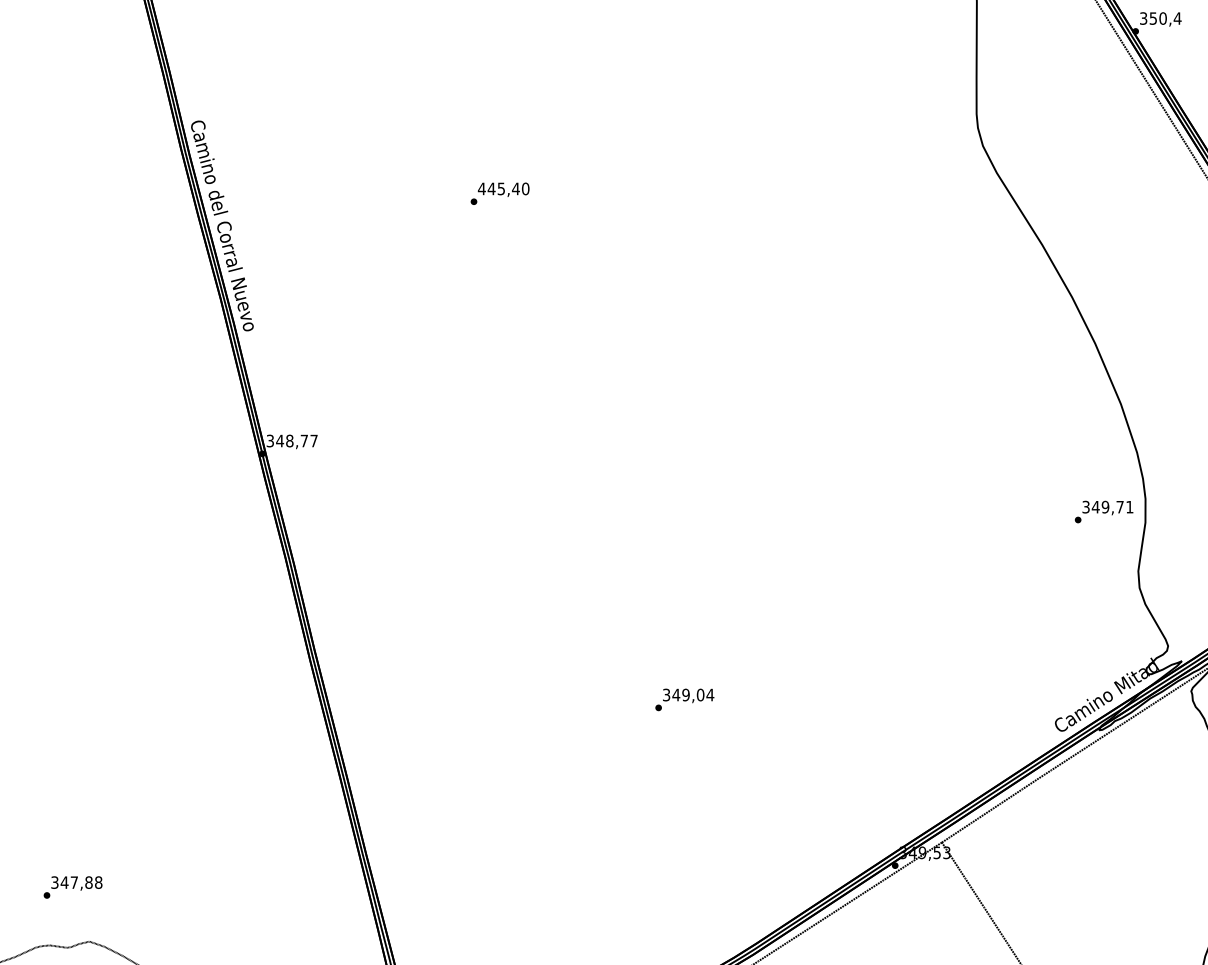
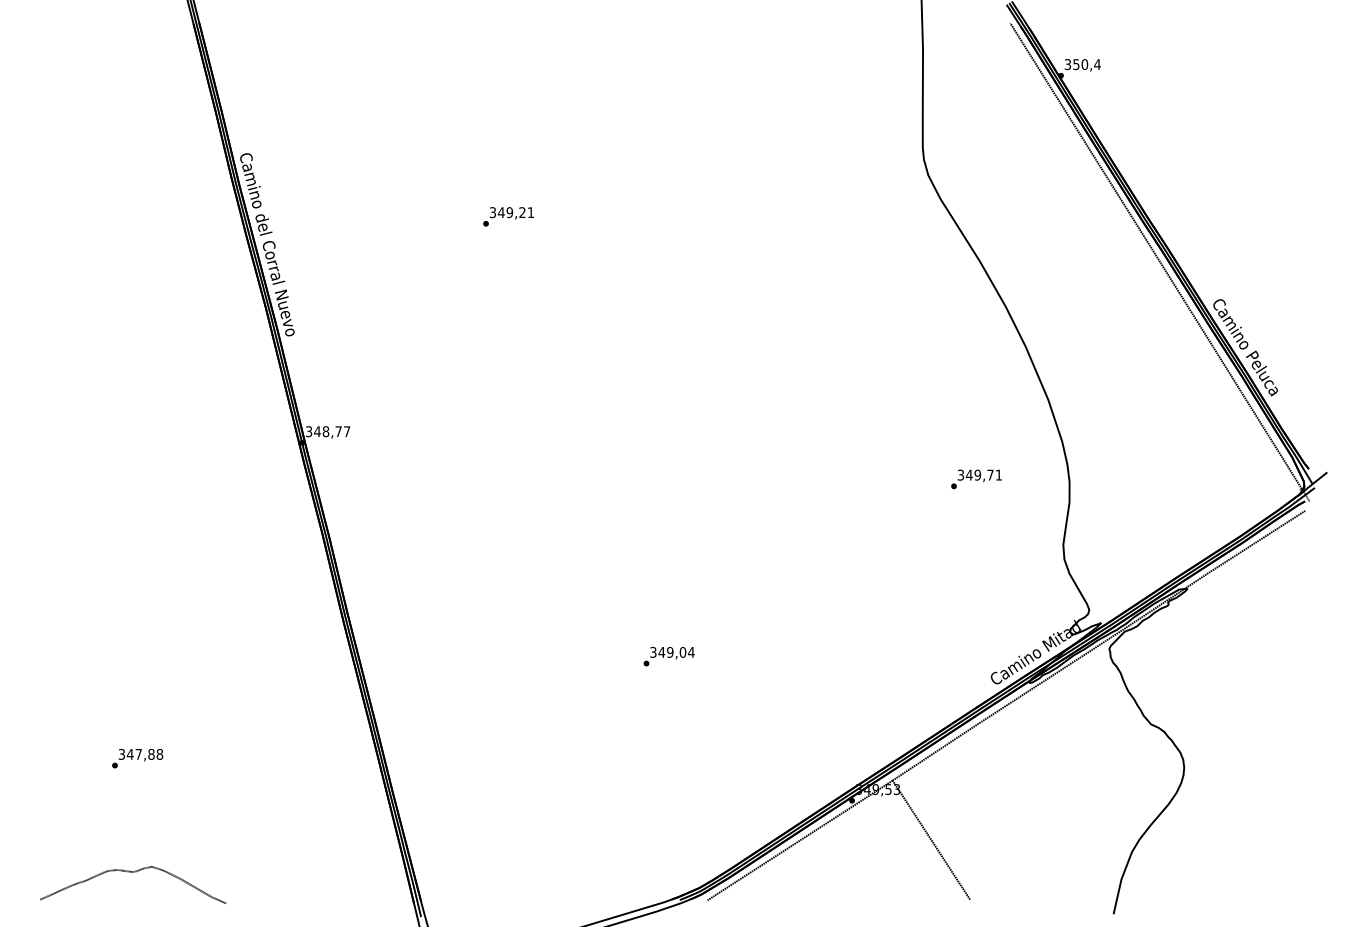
text: (503, 188) -> (511, 212), 445,40 -> 349,21
text: (1104, 512) -> (976, 479), moved
text: (72, 887) -> (137, 758), moved

